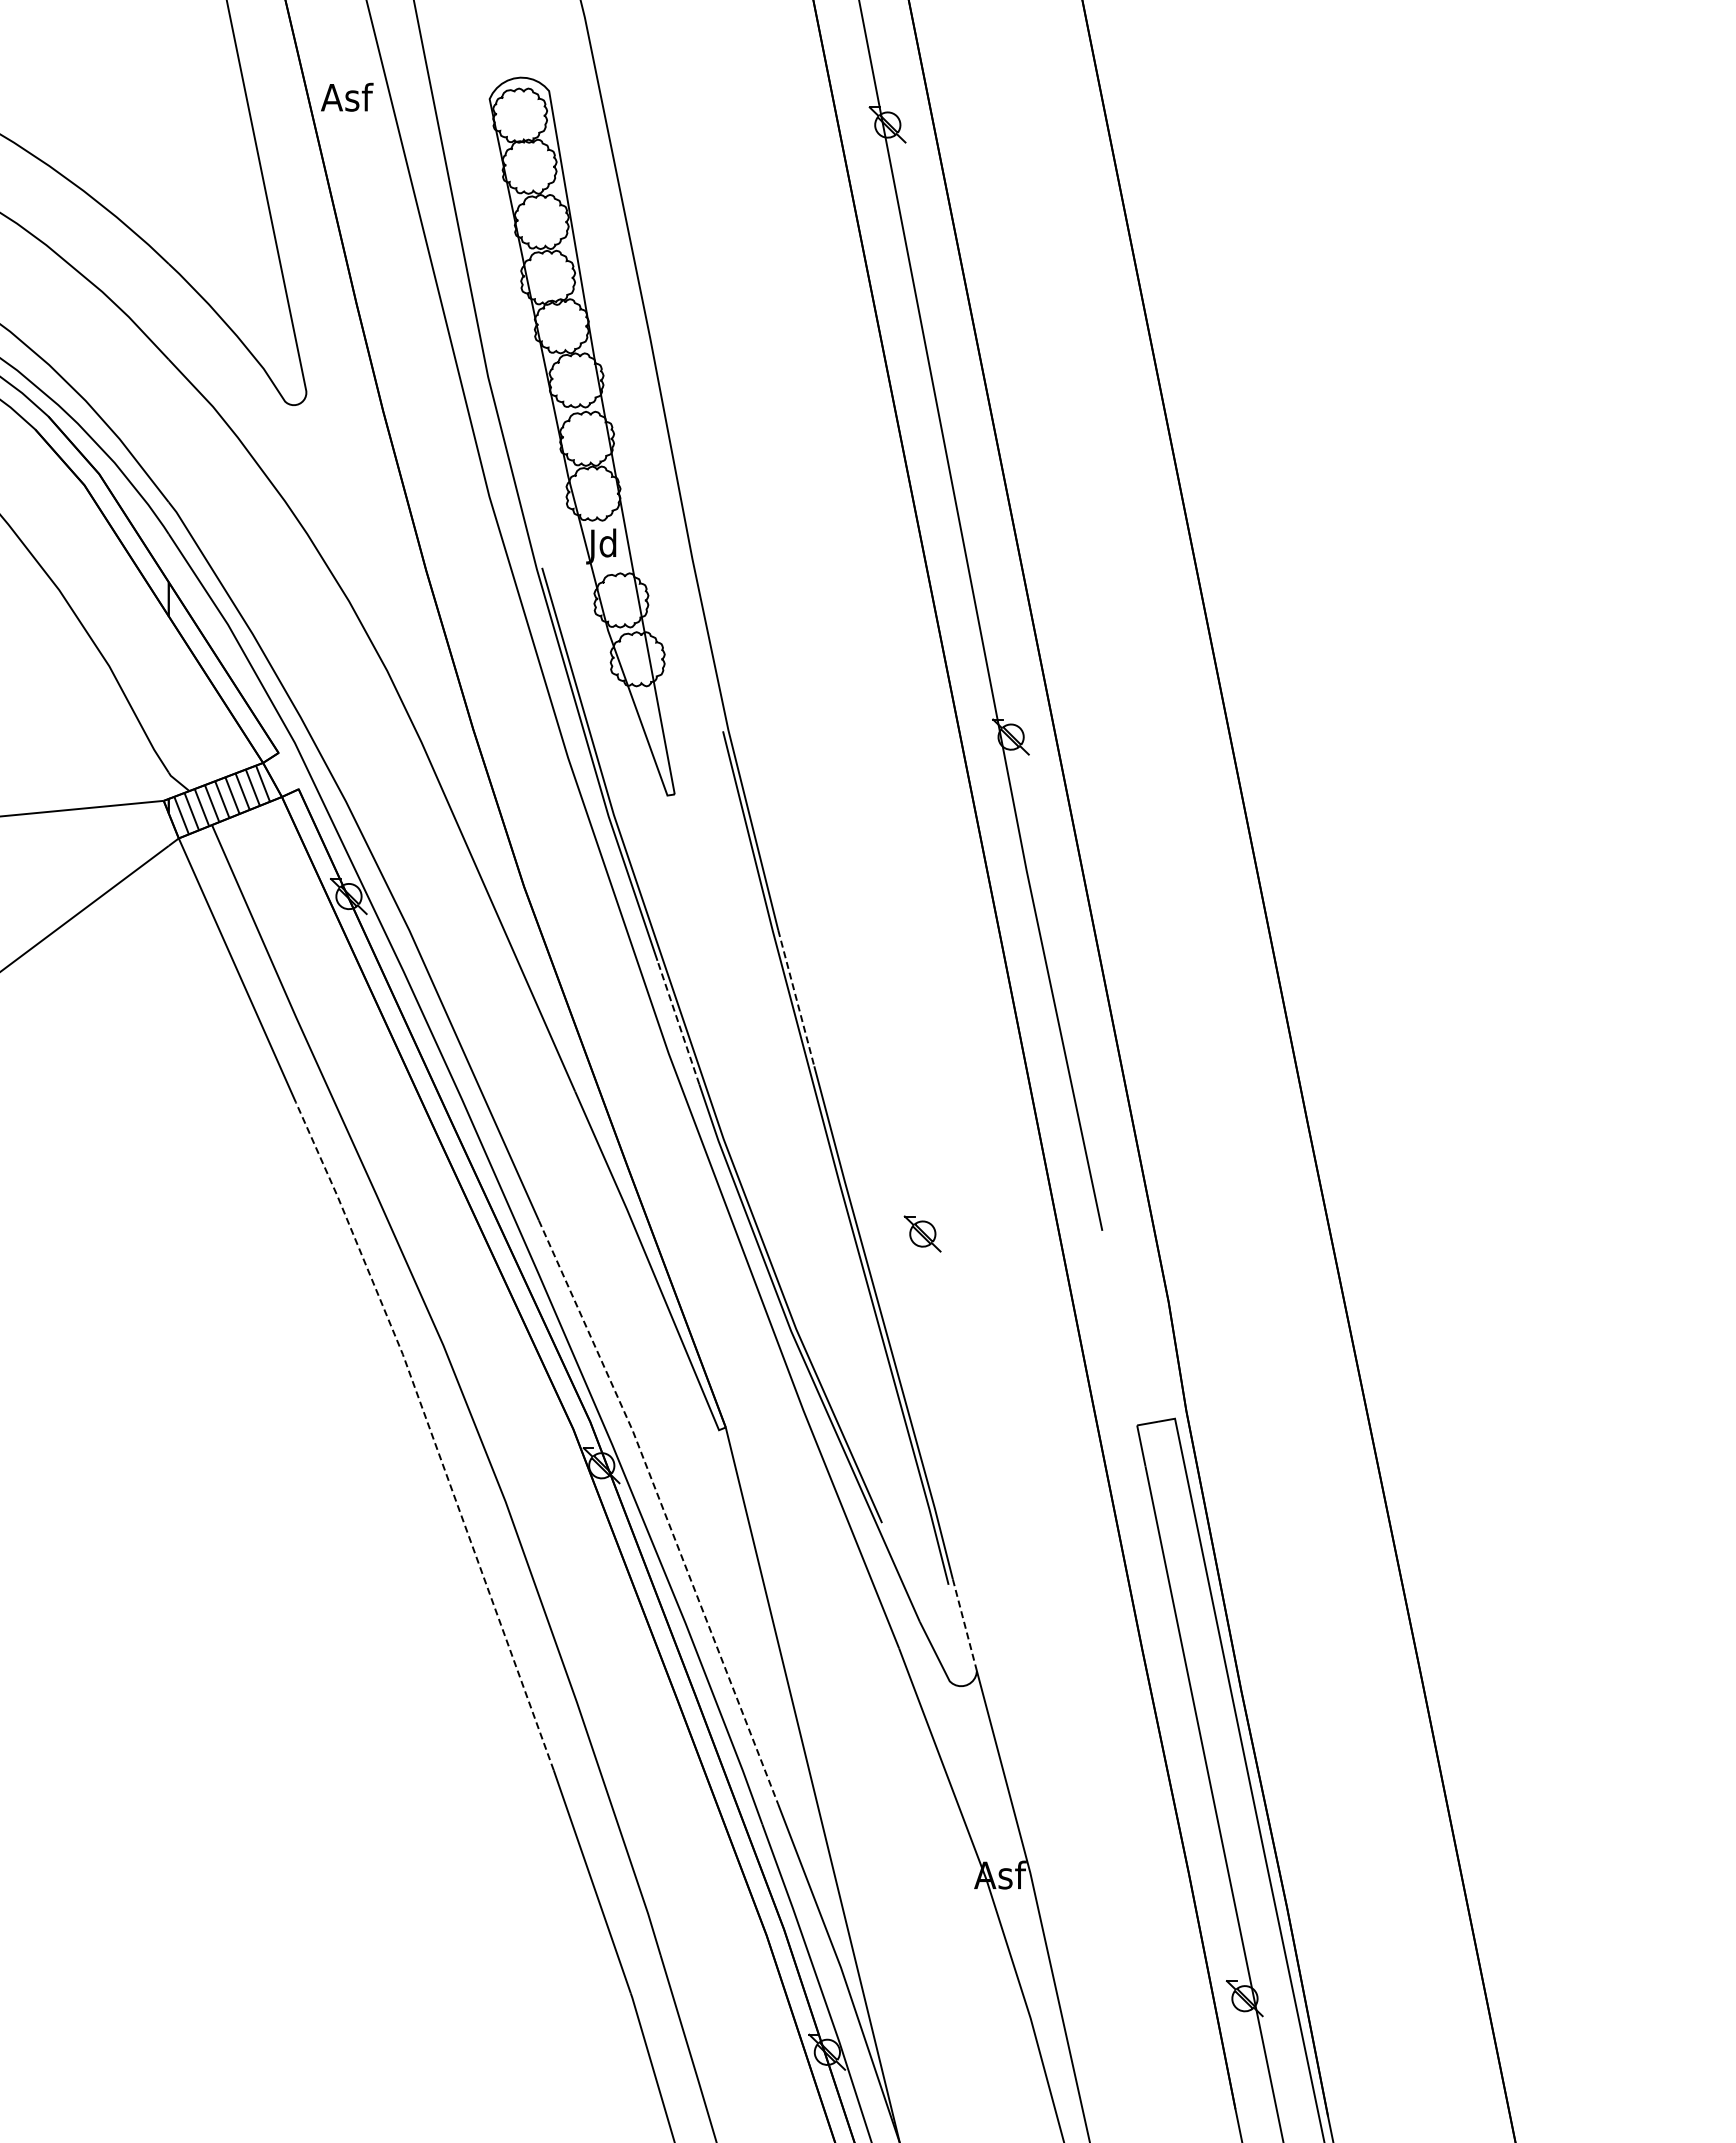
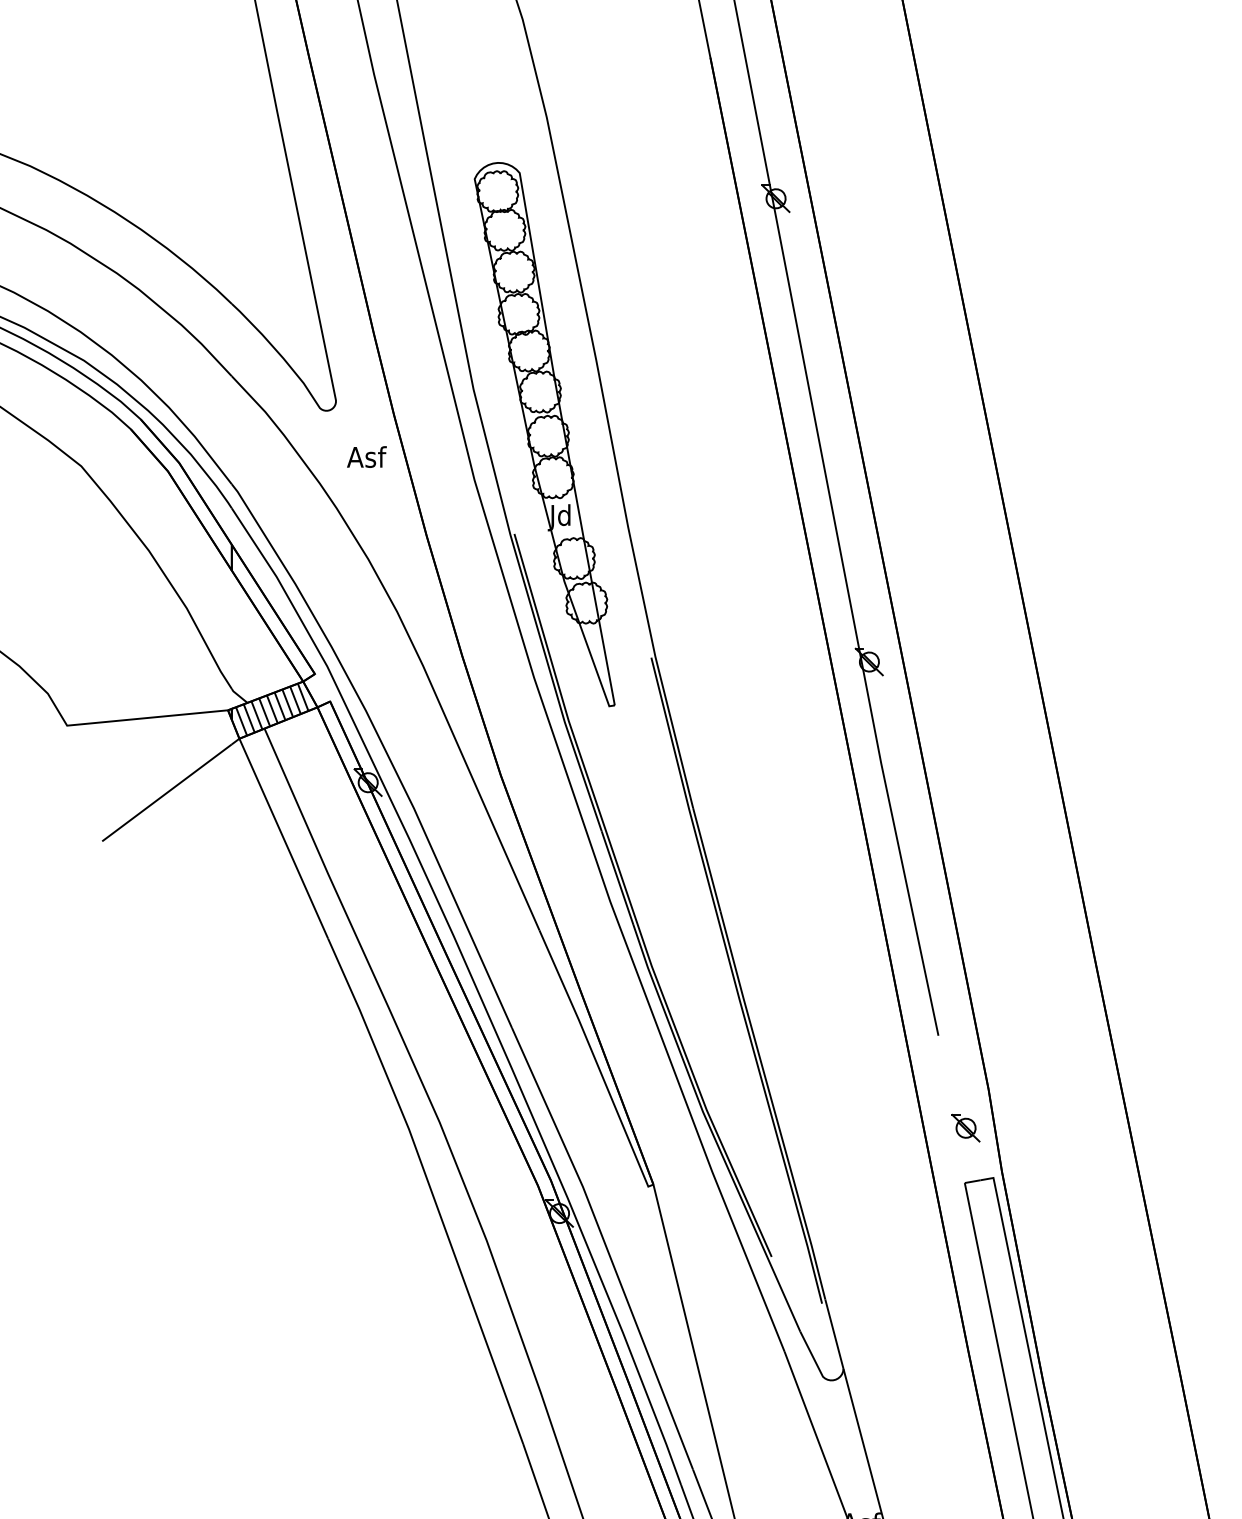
text: (347, 96) -> (367, 456), moved
line: (796, 998) -> (706, 859), dashed -> solid
line: (678, 1022) -> (617, 878), dashed -> solid
part: (922, 1233) -> (965, 1127), moved
line: (431, 1432) -> (430, 1188), dashed -> solid
line: (663, 1509) -> (606, 1246), dashed -> solid
line: (965, 1625) -> (834, 1334), dashed -> solid

